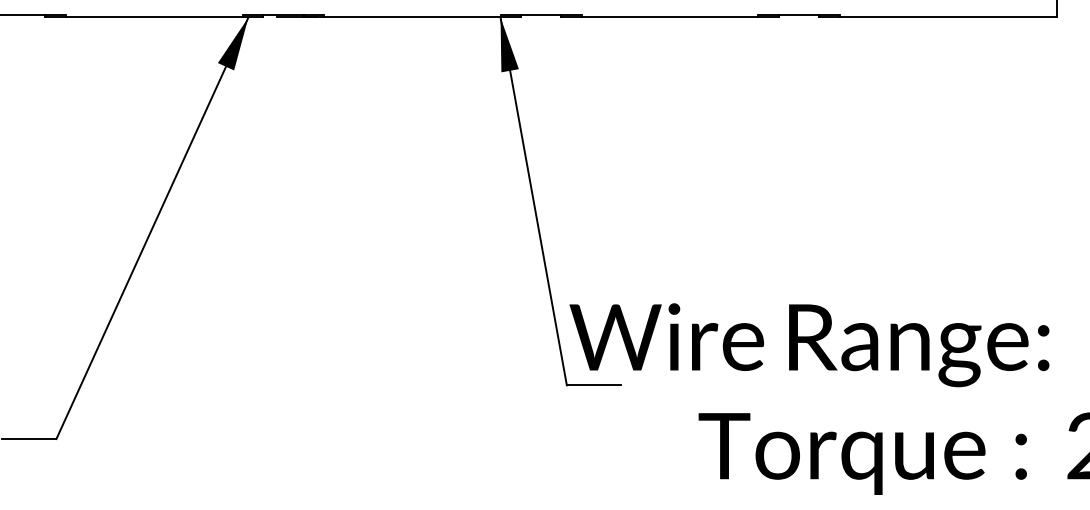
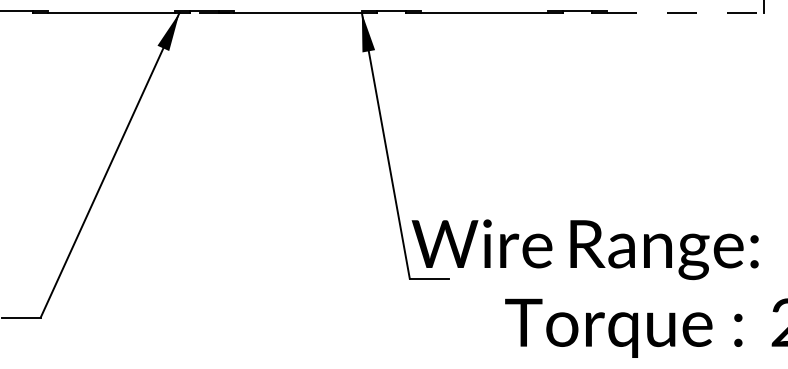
line: (949, 17) -> (686, 12), solid -> dashed

